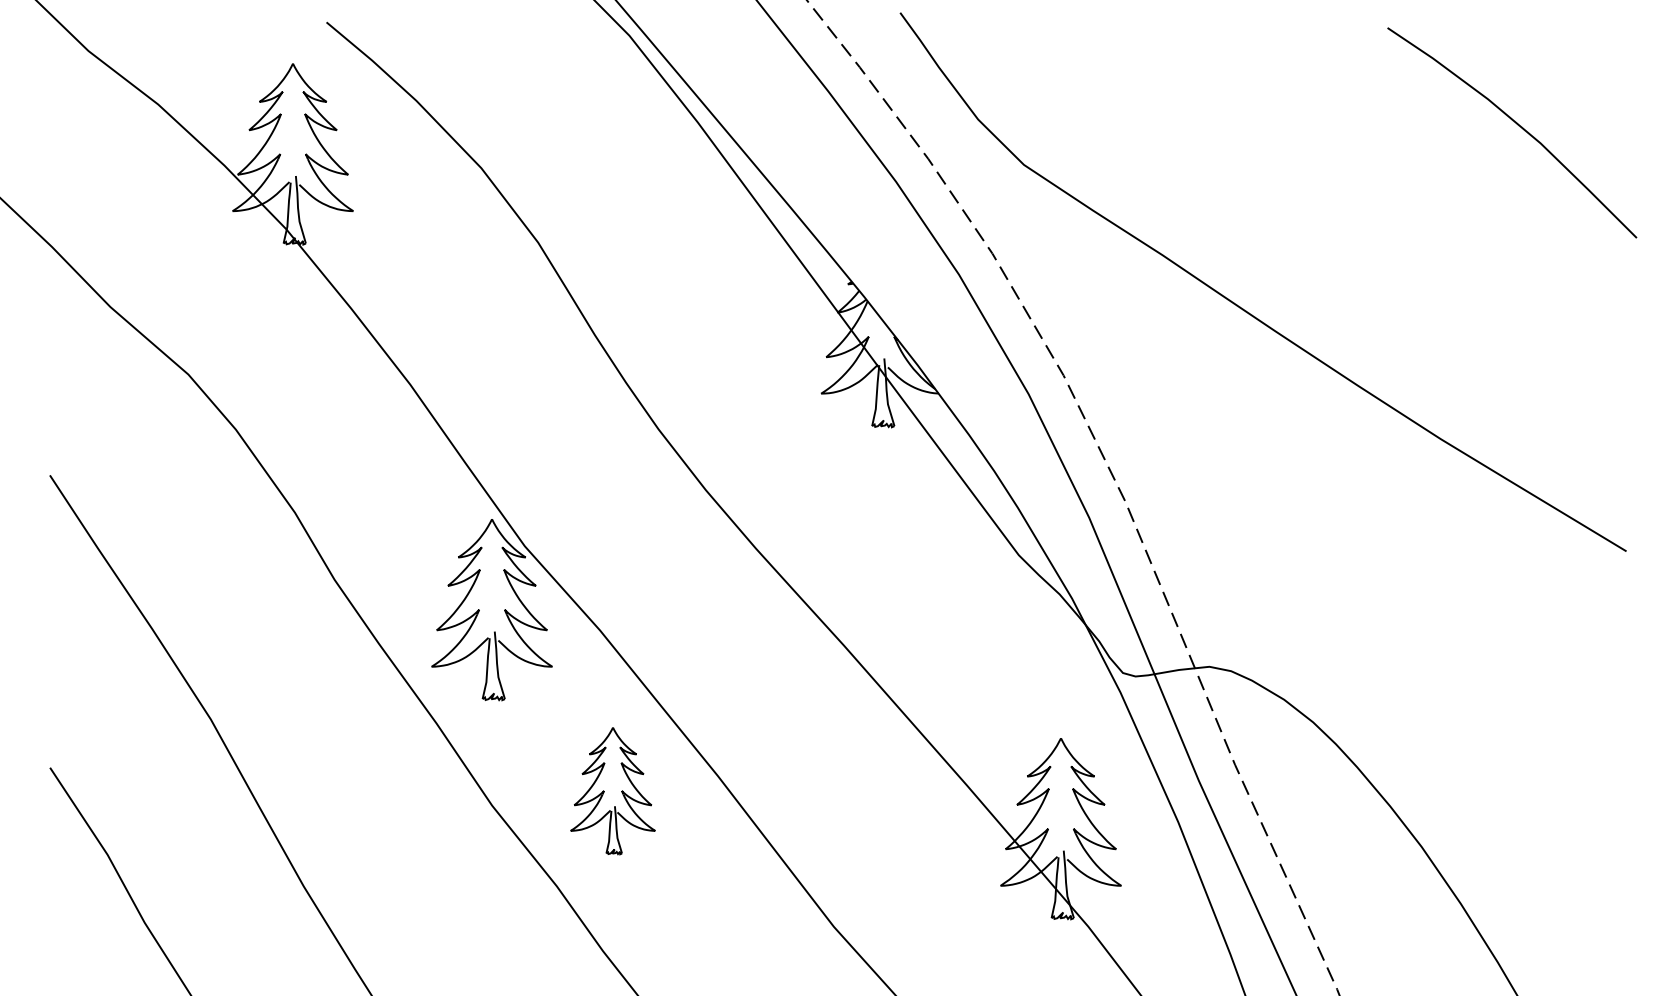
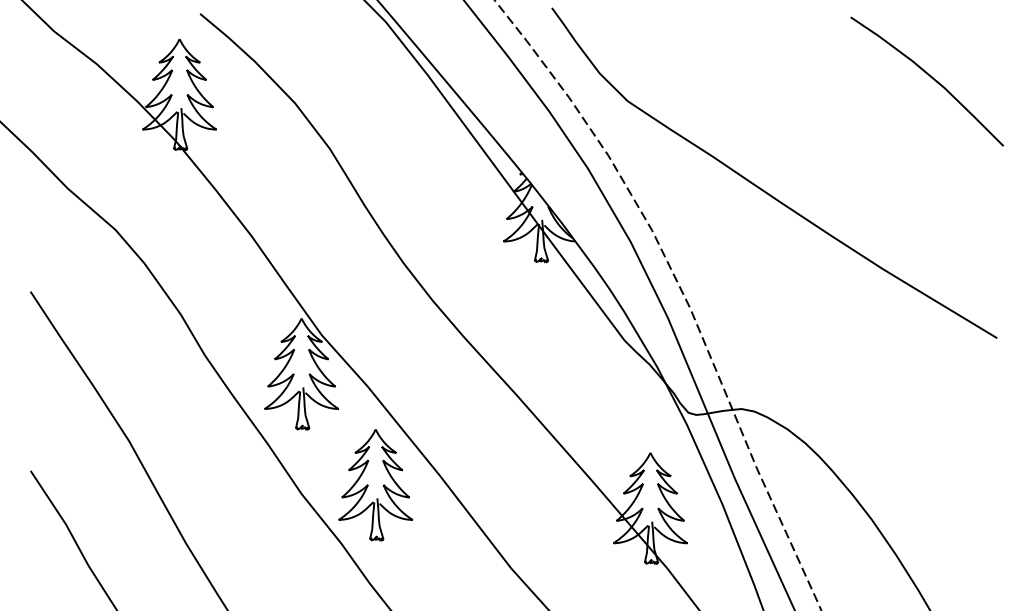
part: (612, 791) -> (375, 485), size x1.43

